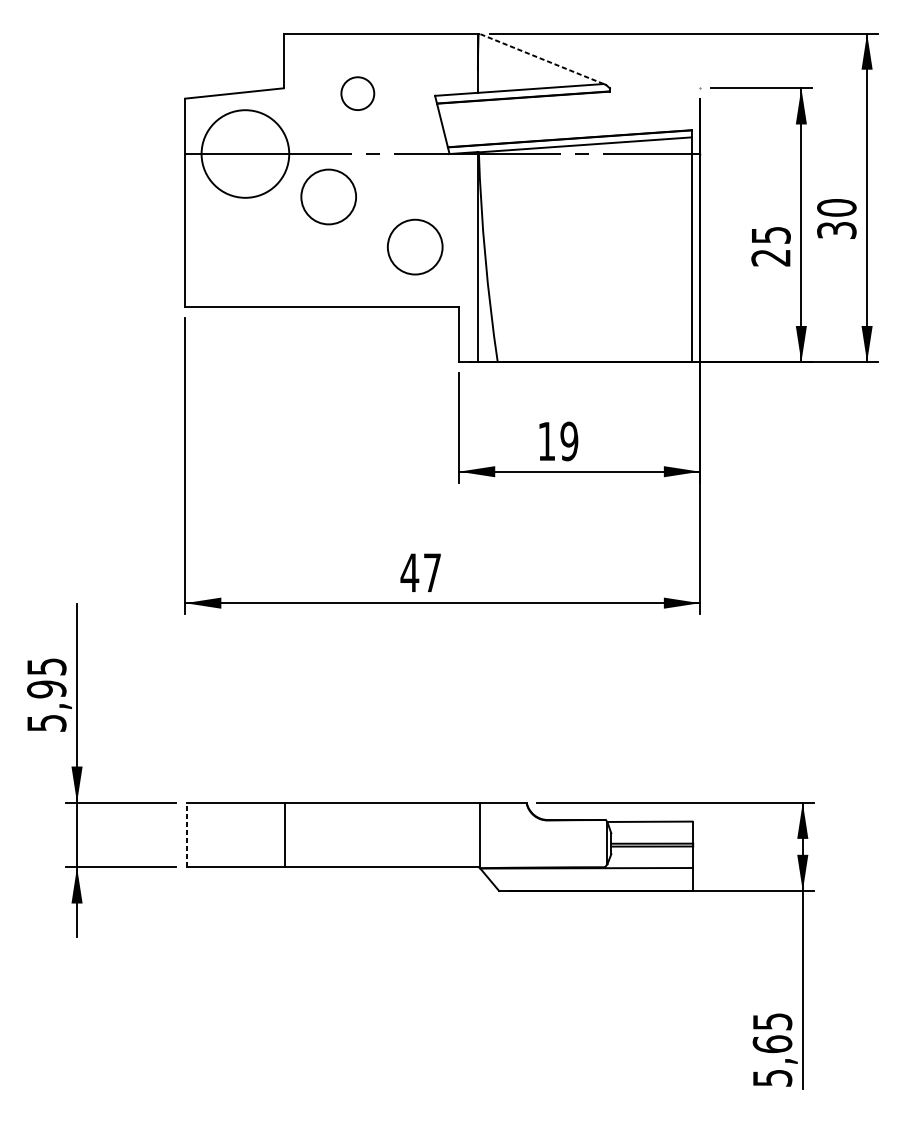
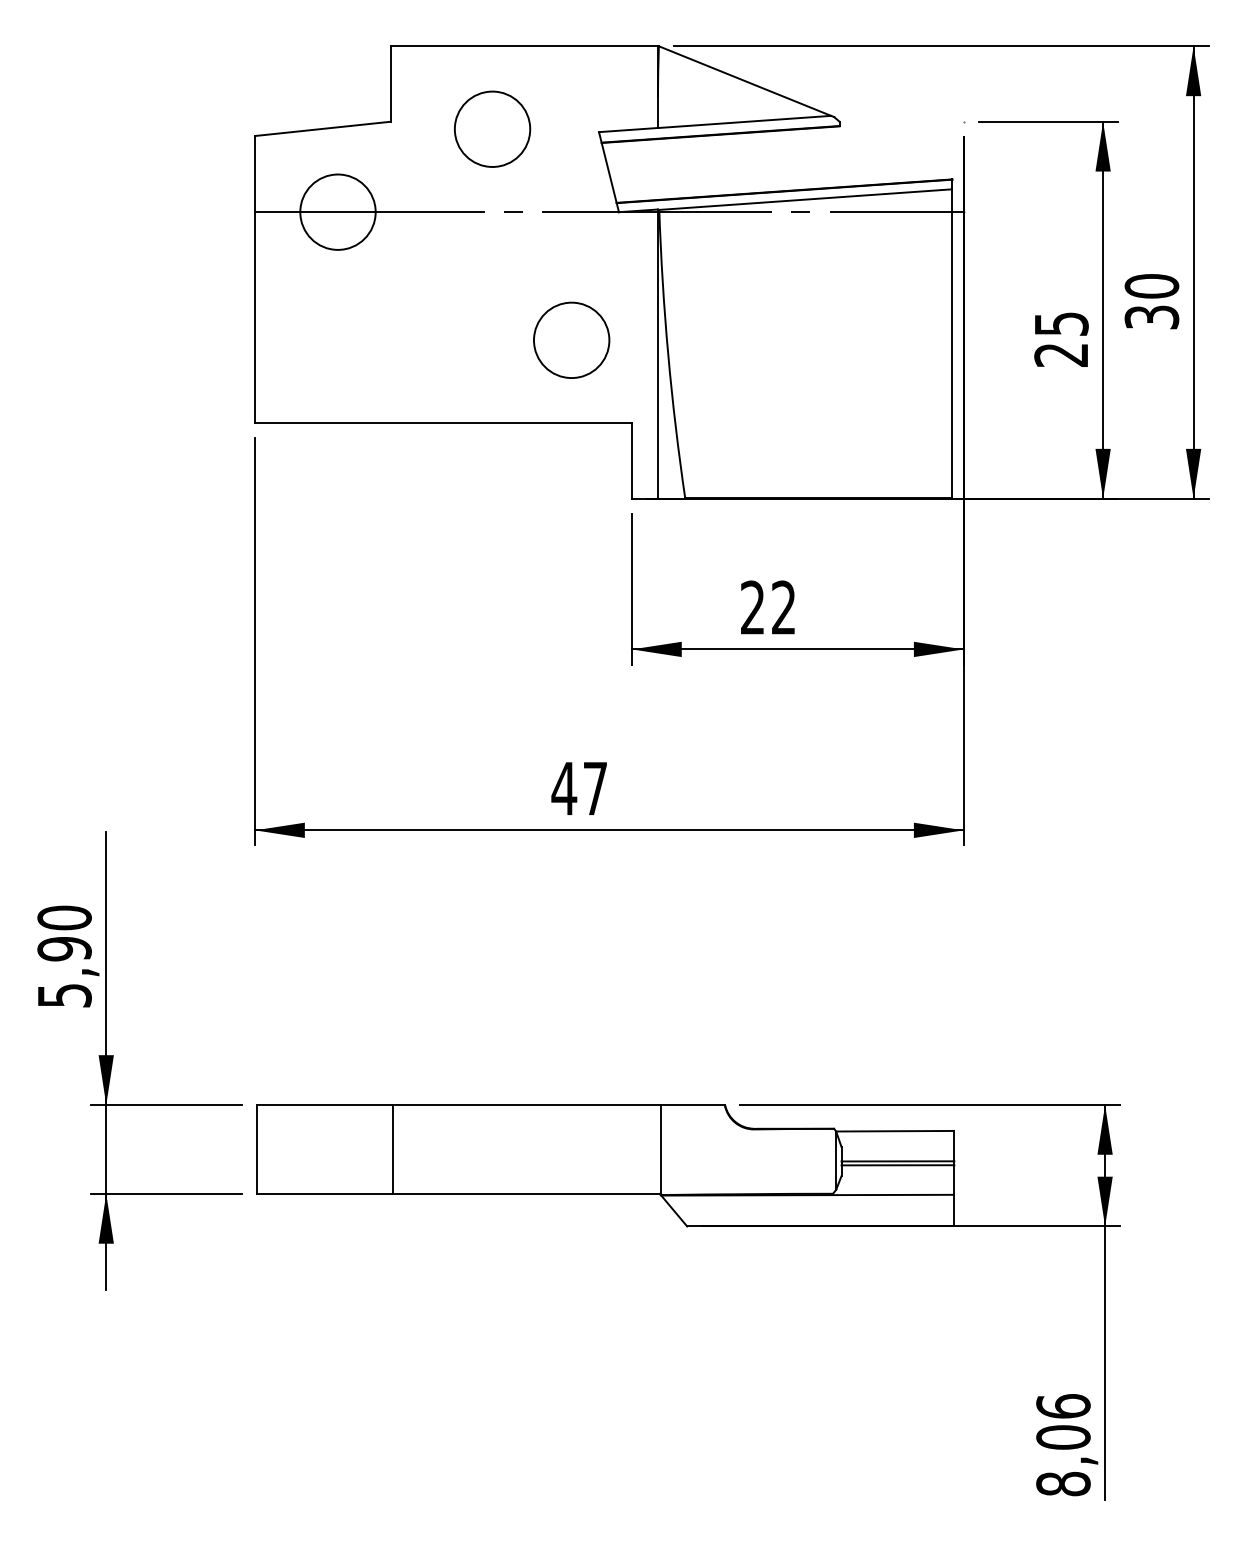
line: (541, 59) -> (745, 81), dashed -> solid
circle: (357, 93) -> (492, 128), size x1.67
circle: (245, 153) -> (337, 211), size x0.62
circle: (328, 196) -> (452, 270), removed
text: (558, 441) -> (768, 607), 19 -> 22
text: (46, 666) -> (64, 917), 5,95 -> 5,90
line: (186, 834) -> (257, 1148), dashed -> solid
text: (772, 1050) -> (1063, 1445), 5,65 -> 8,06

